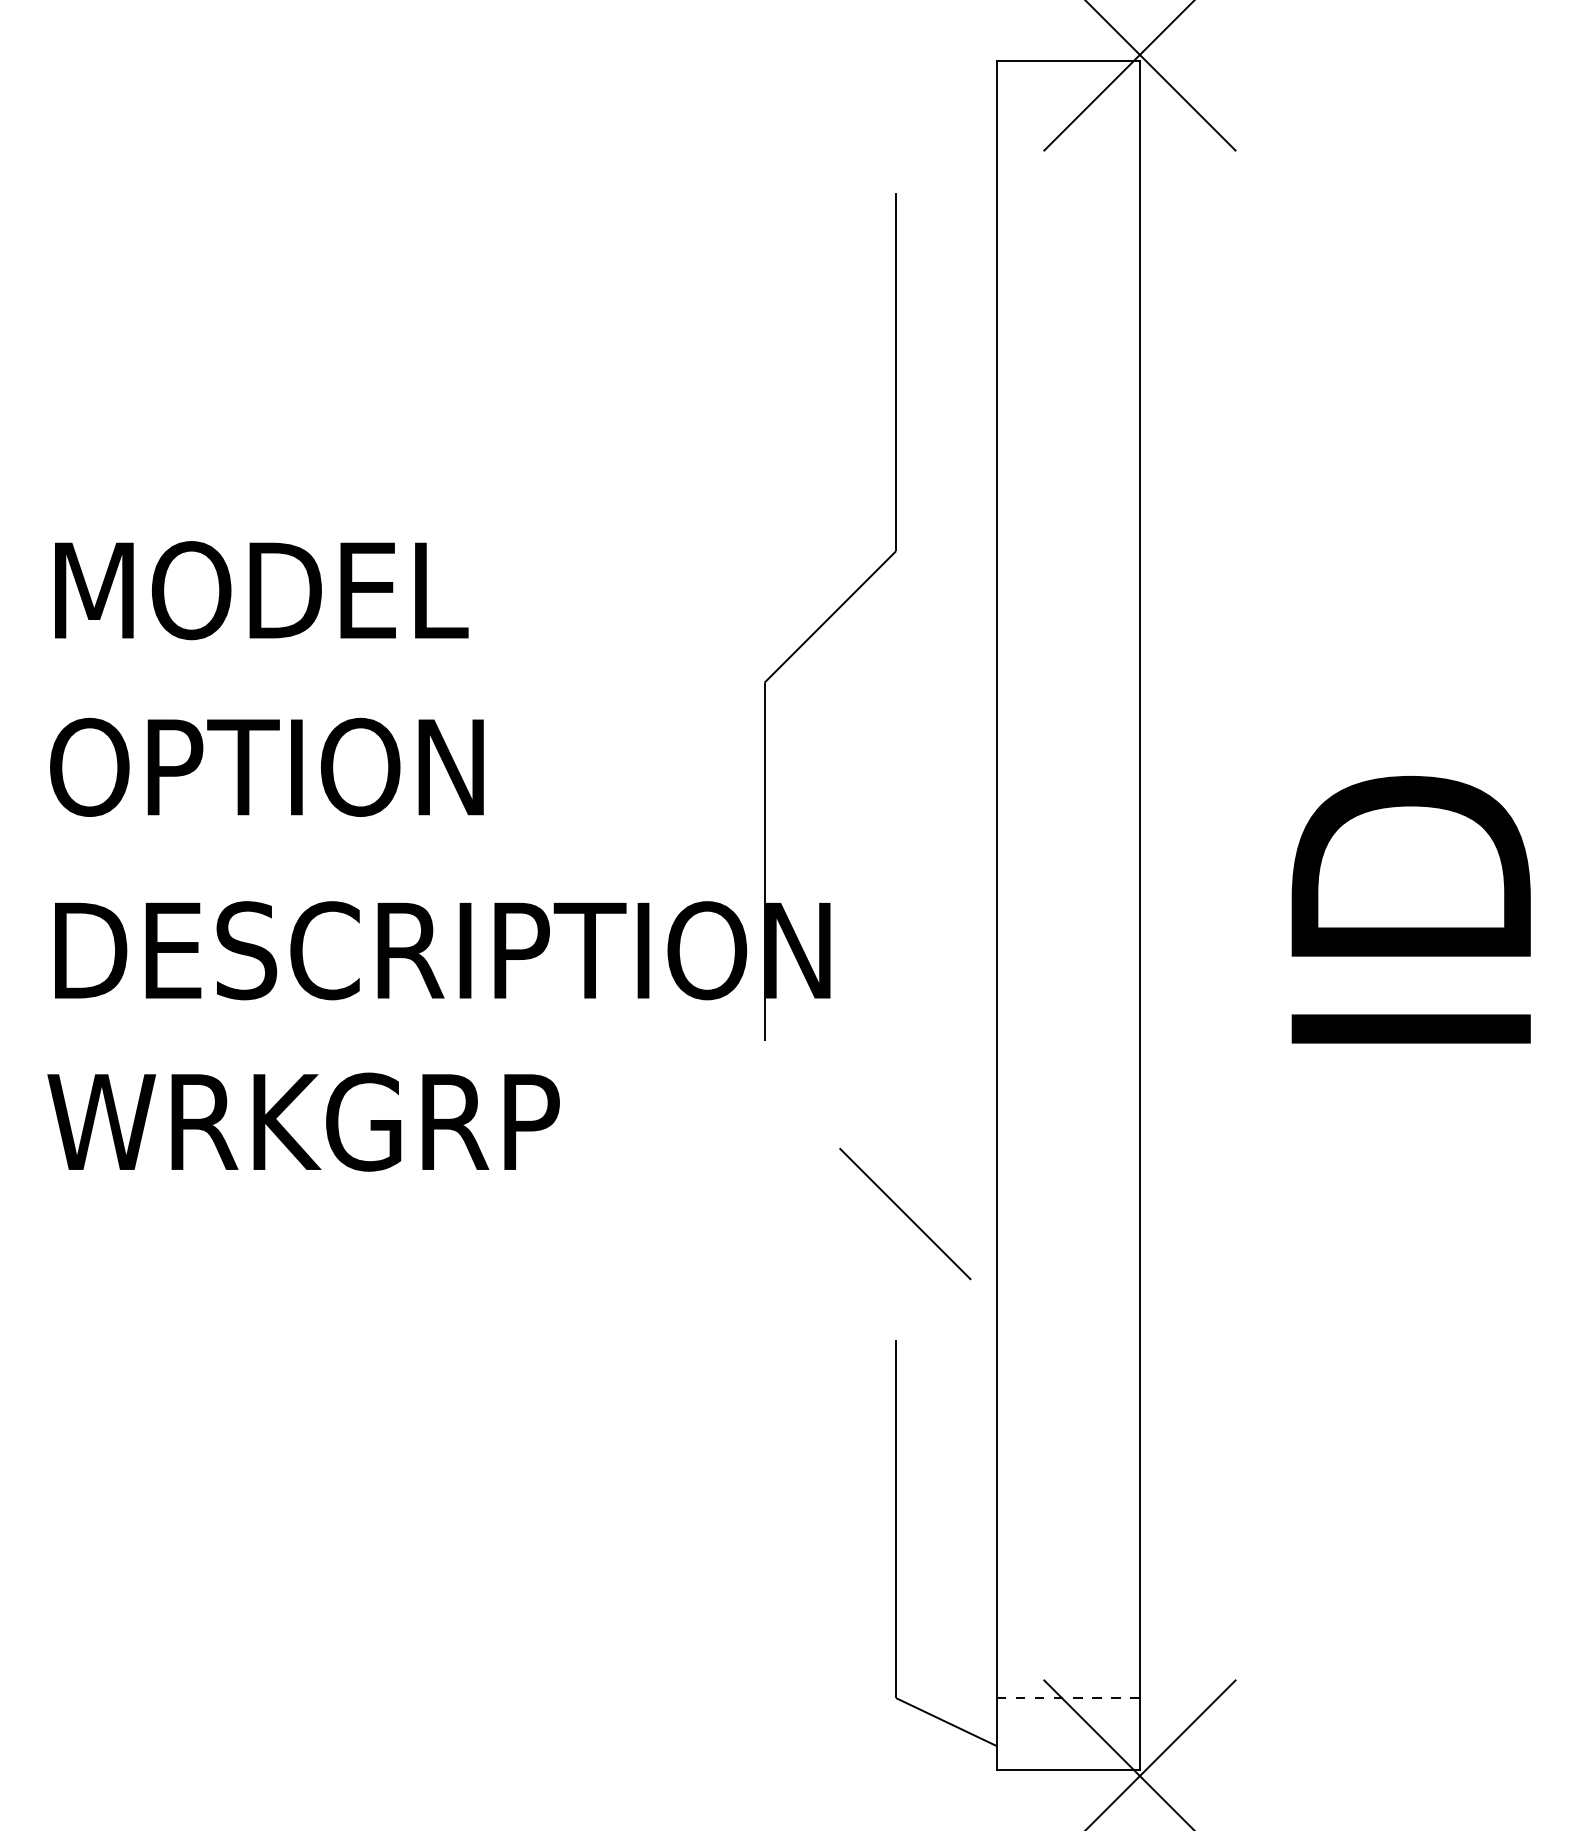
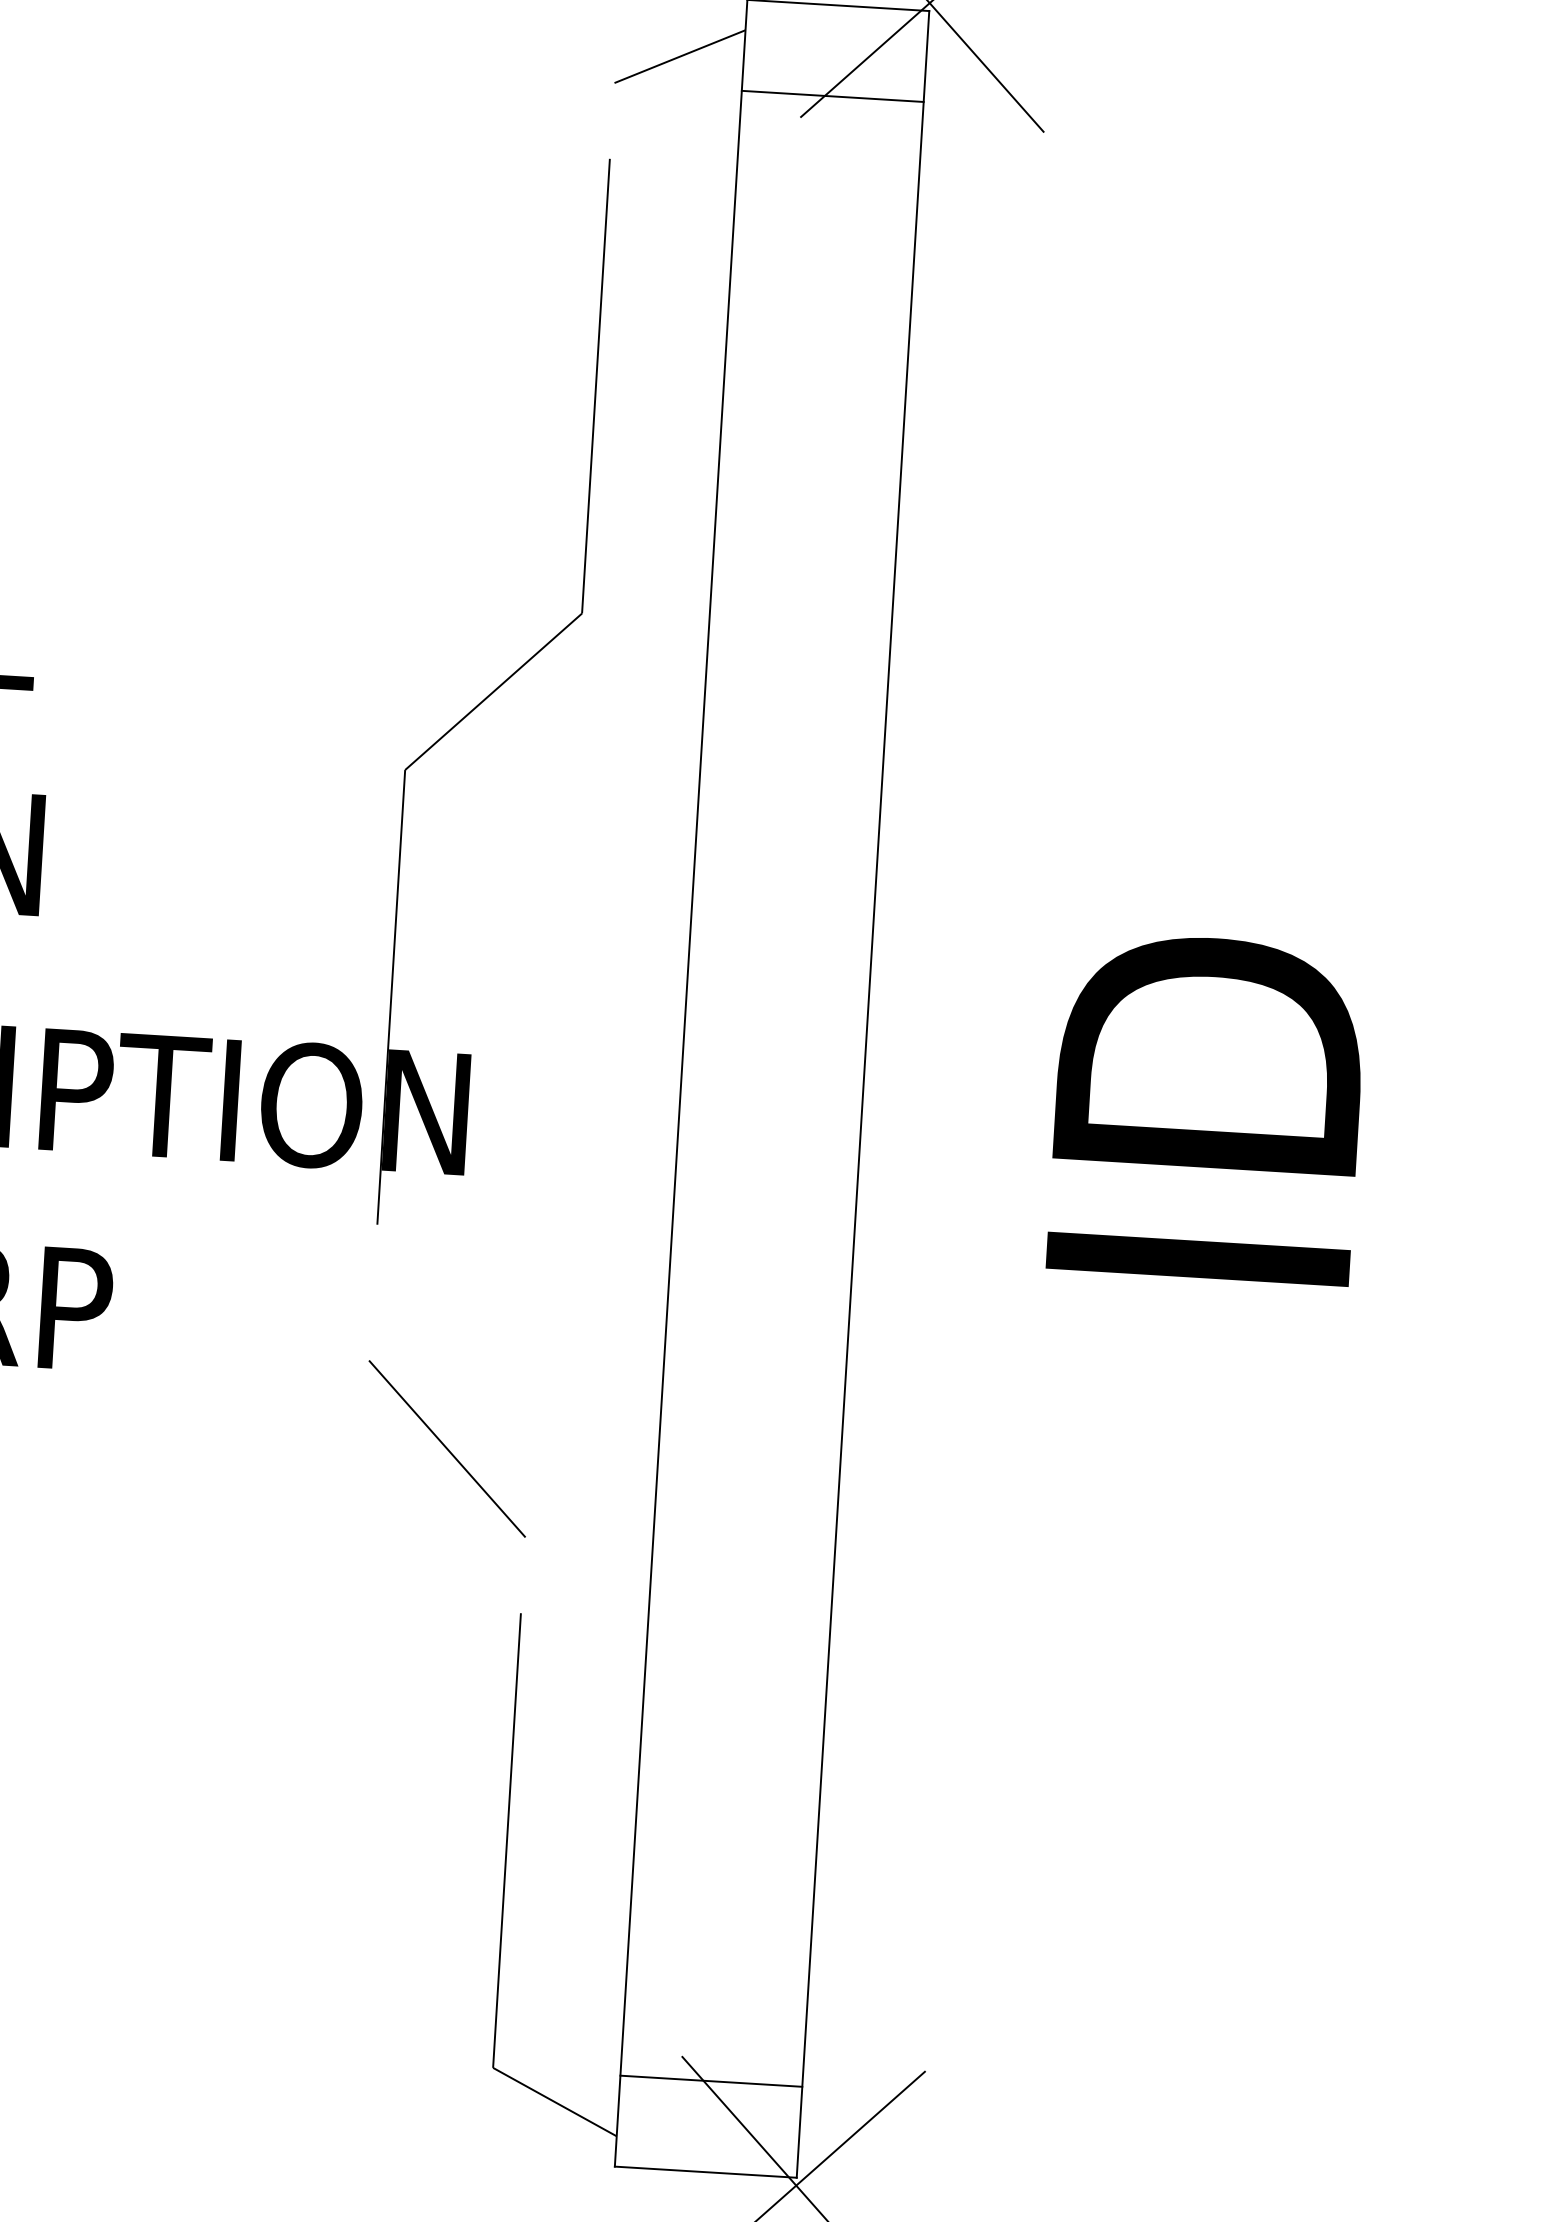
line: (946, 108) -> (680, 56), added
line: (1067, 132) -> (831, 95), added
line: (905, 1213) -> (447, 1448), moved
line: (1068, 1698) -> (711, 2081), dashed -> solid

